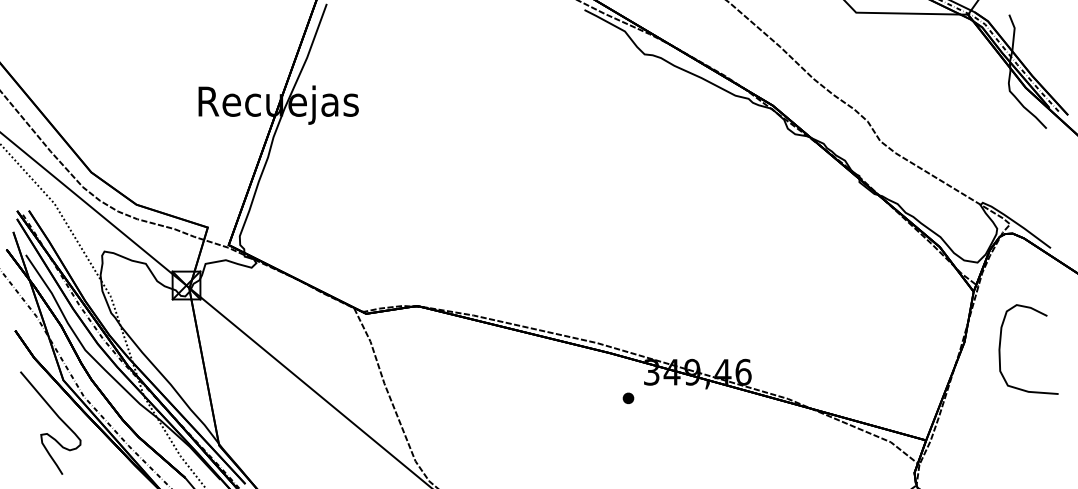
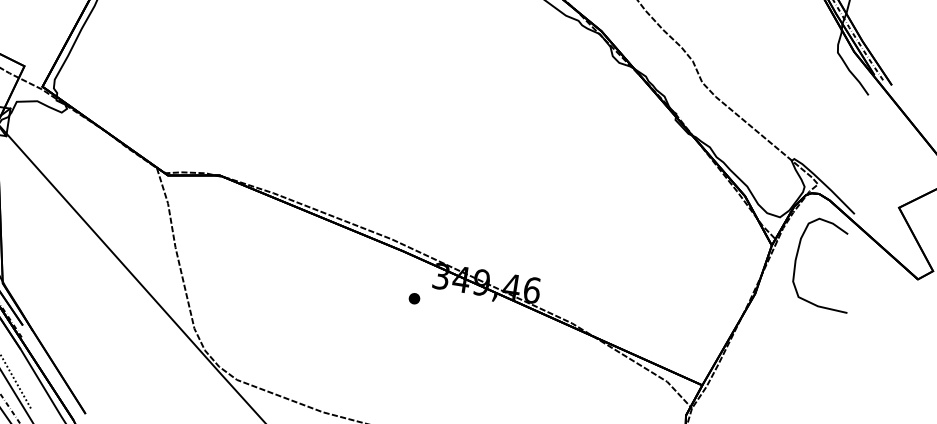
curve: (1000, 349) -> (796, 260), moved

